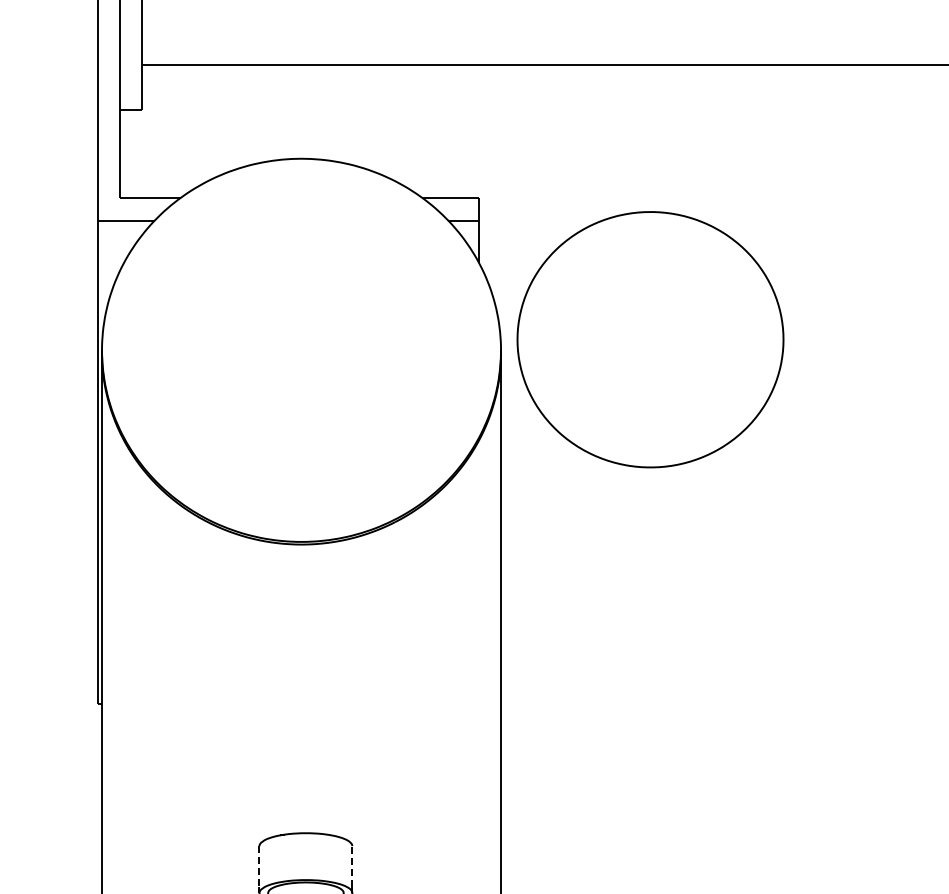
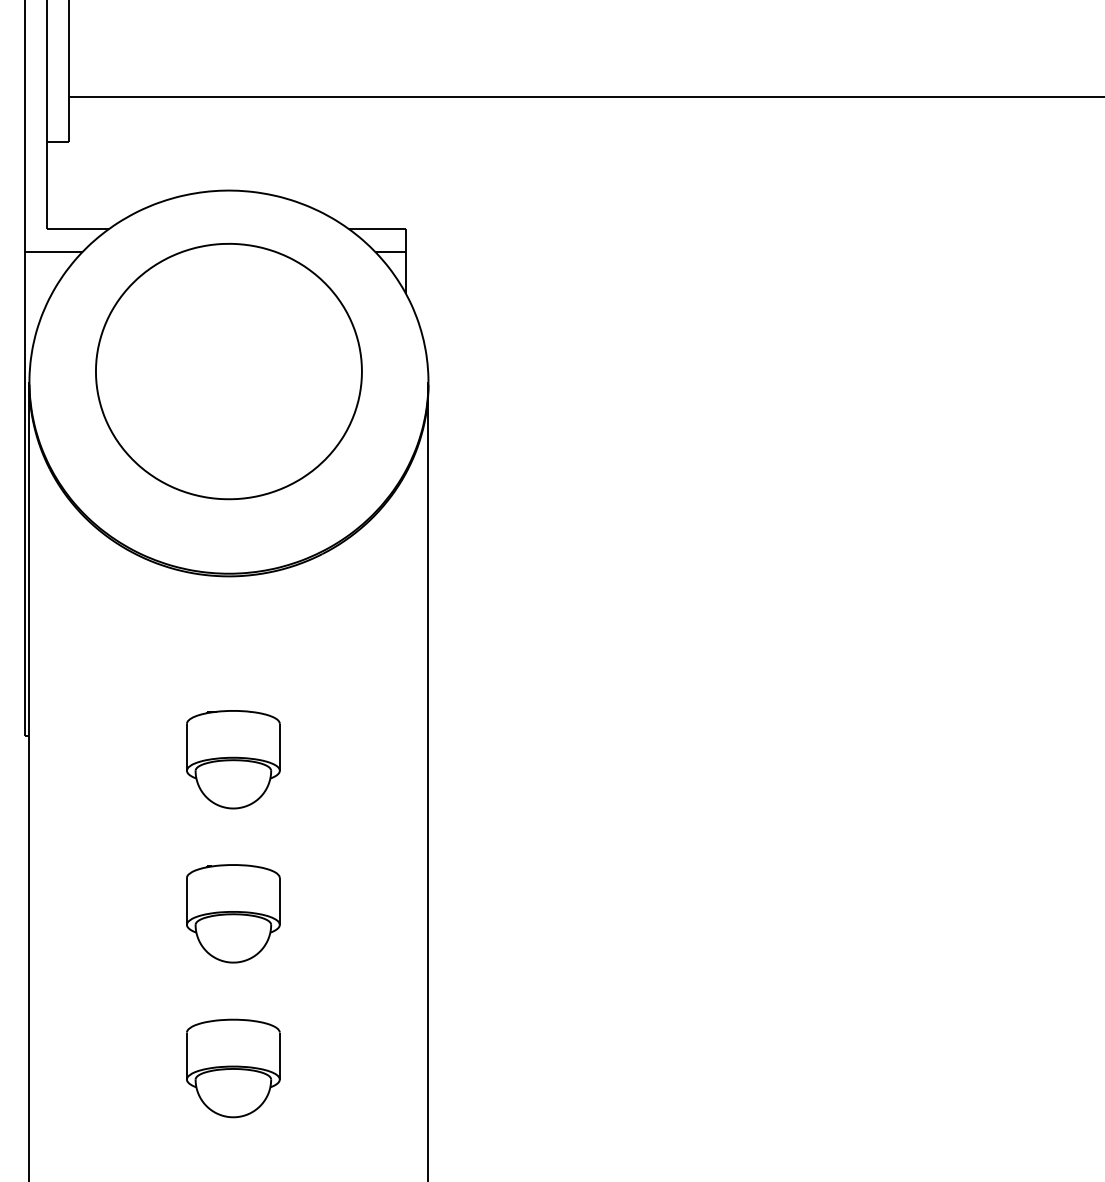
part: (650, 339) -> (228, 371), moved
part: (306, 727) -> (233, 759), added
line: (352, 865) -> (279, 897), dashed -> solid
line: (259, 866) -> (186, 898), dashed -> solid

